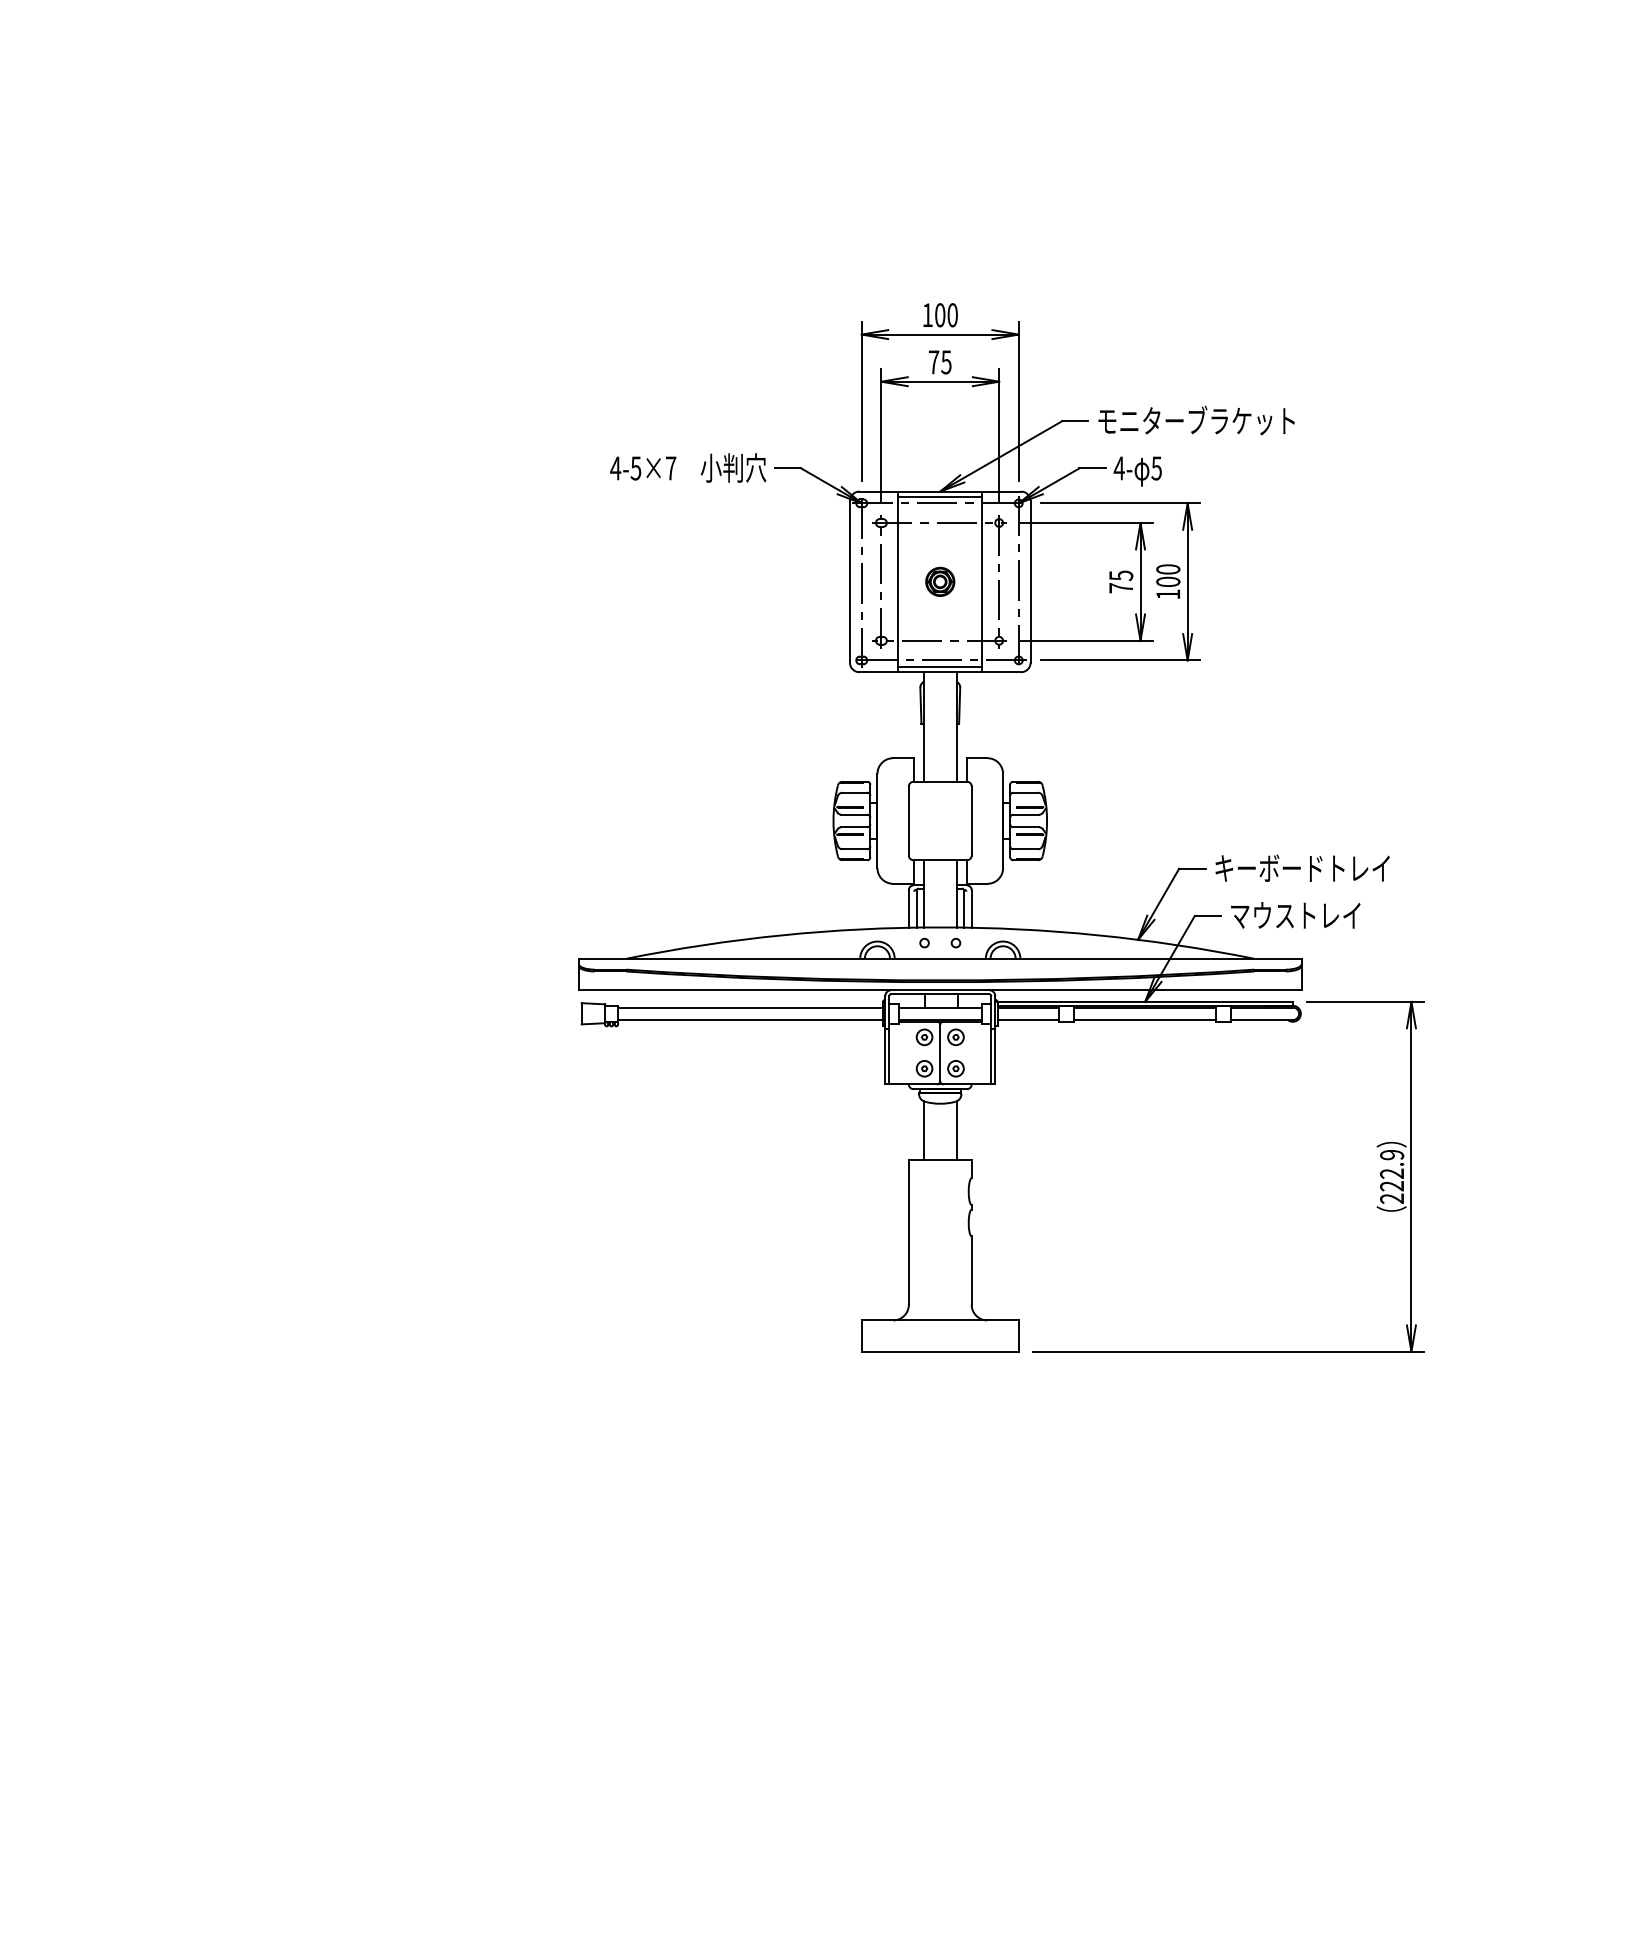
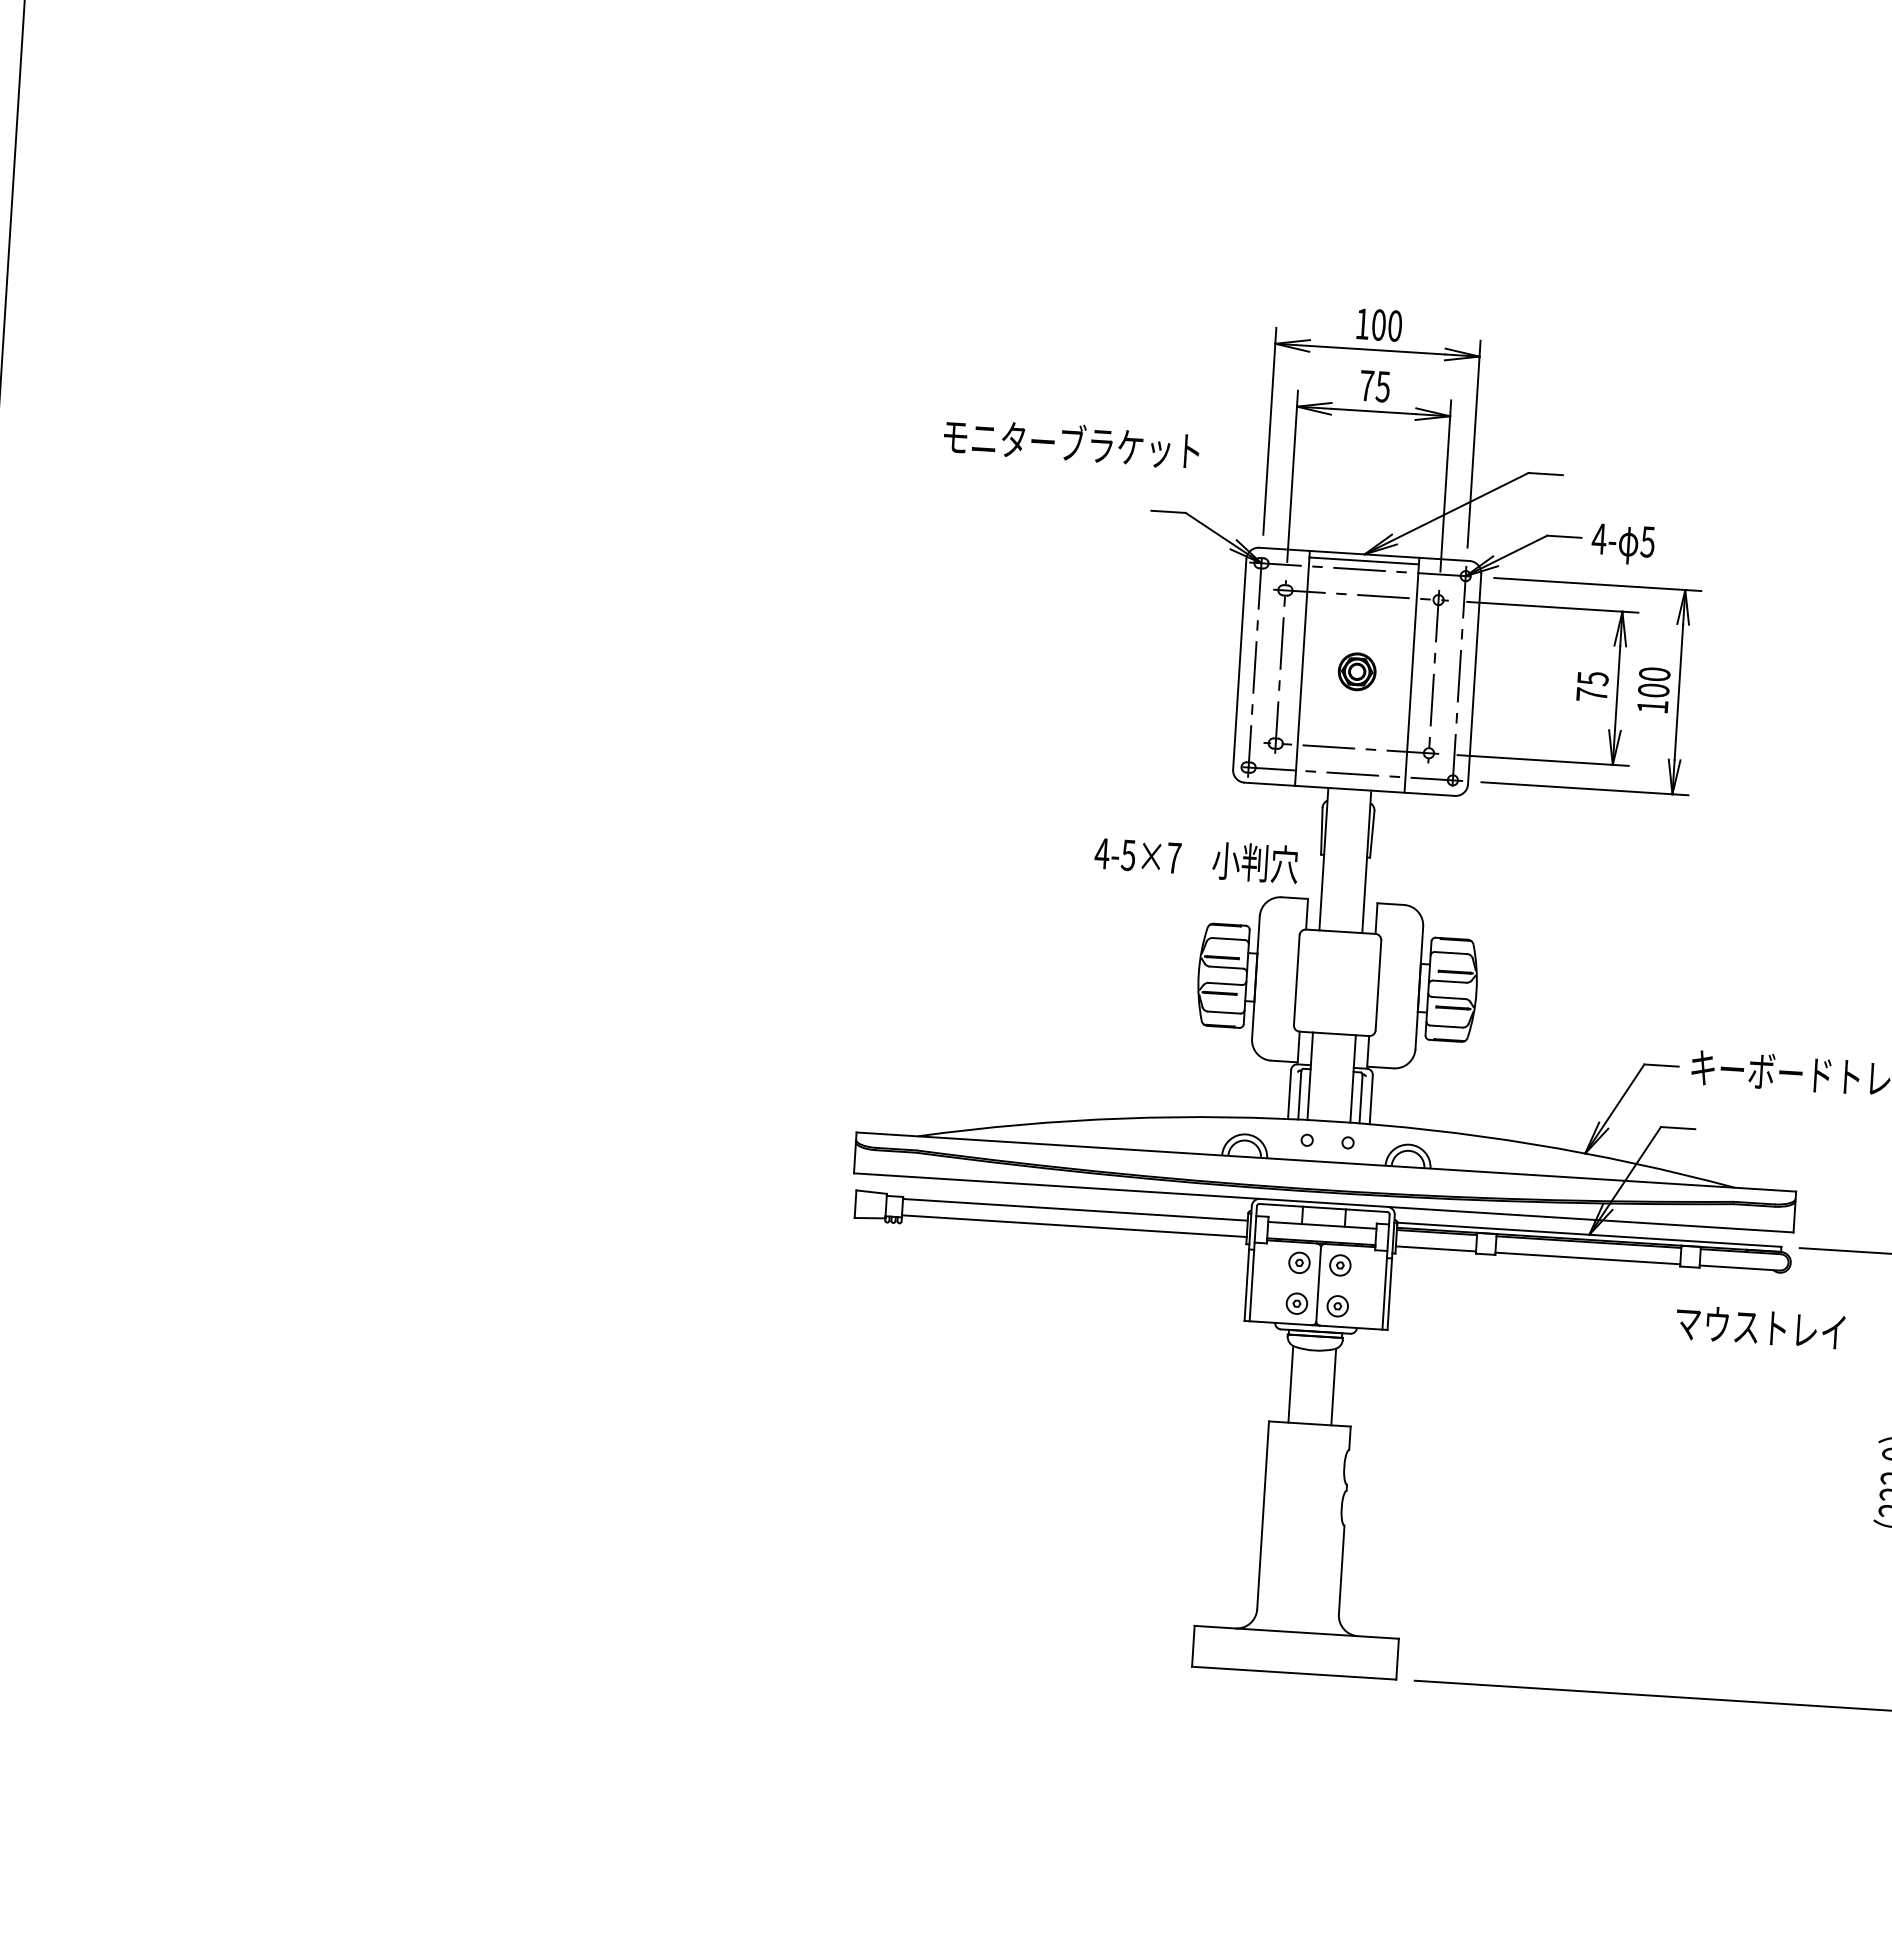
text: (1196, 420) -> (1071, 443), moved
text: (688, 467) -> (1196, 858), moved
line: (940, 667) -> (1350, 783), removed
text: (1295, 915) -> (1760, 1327), moved

